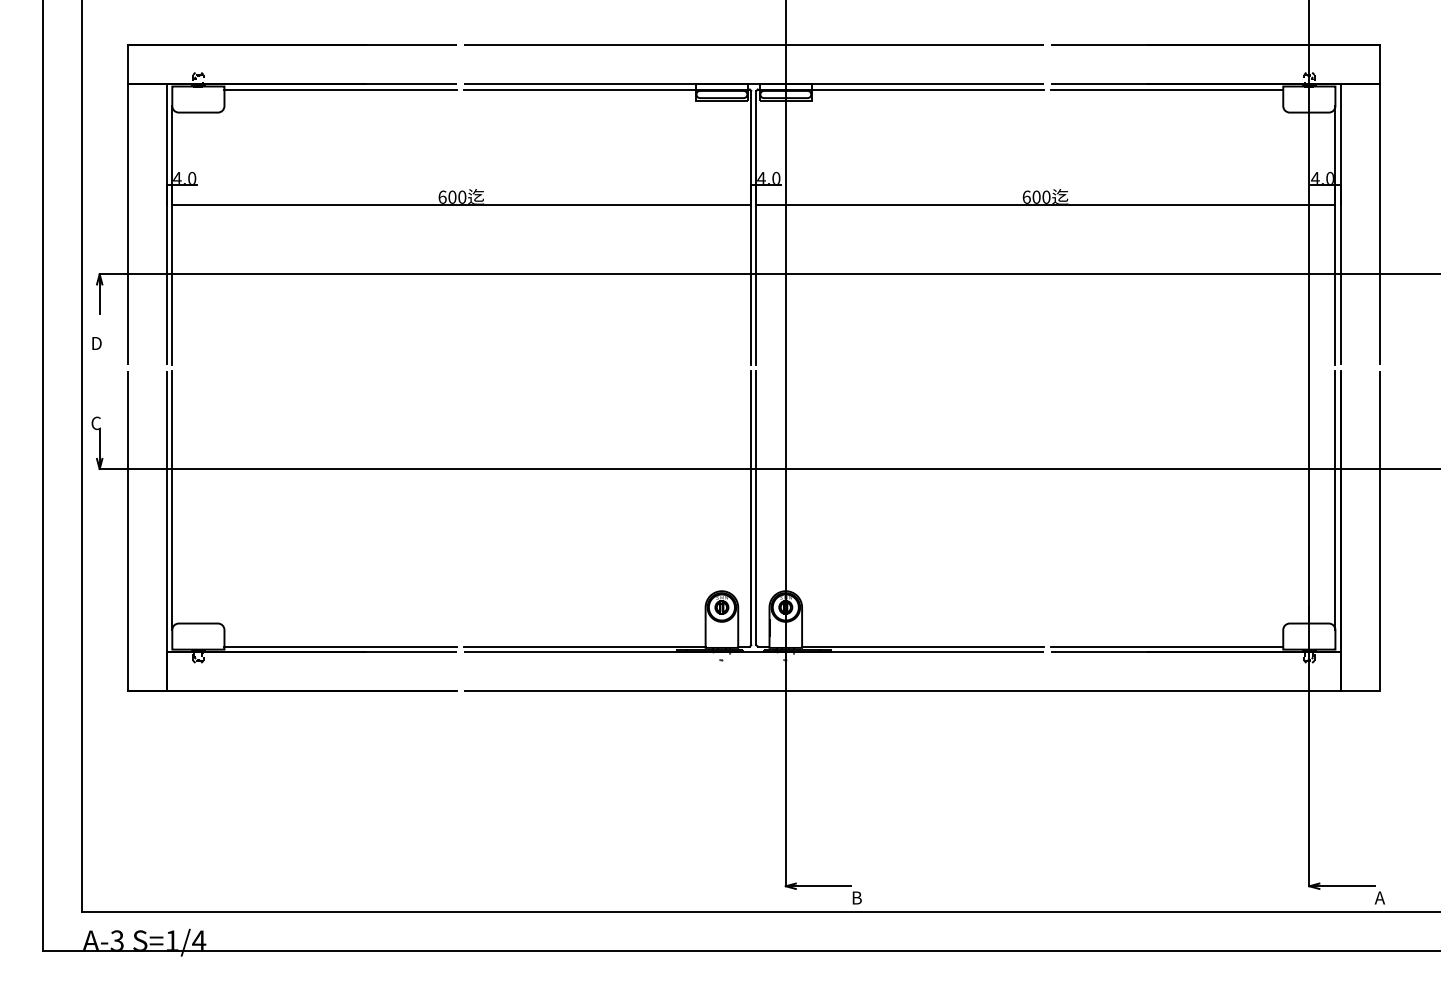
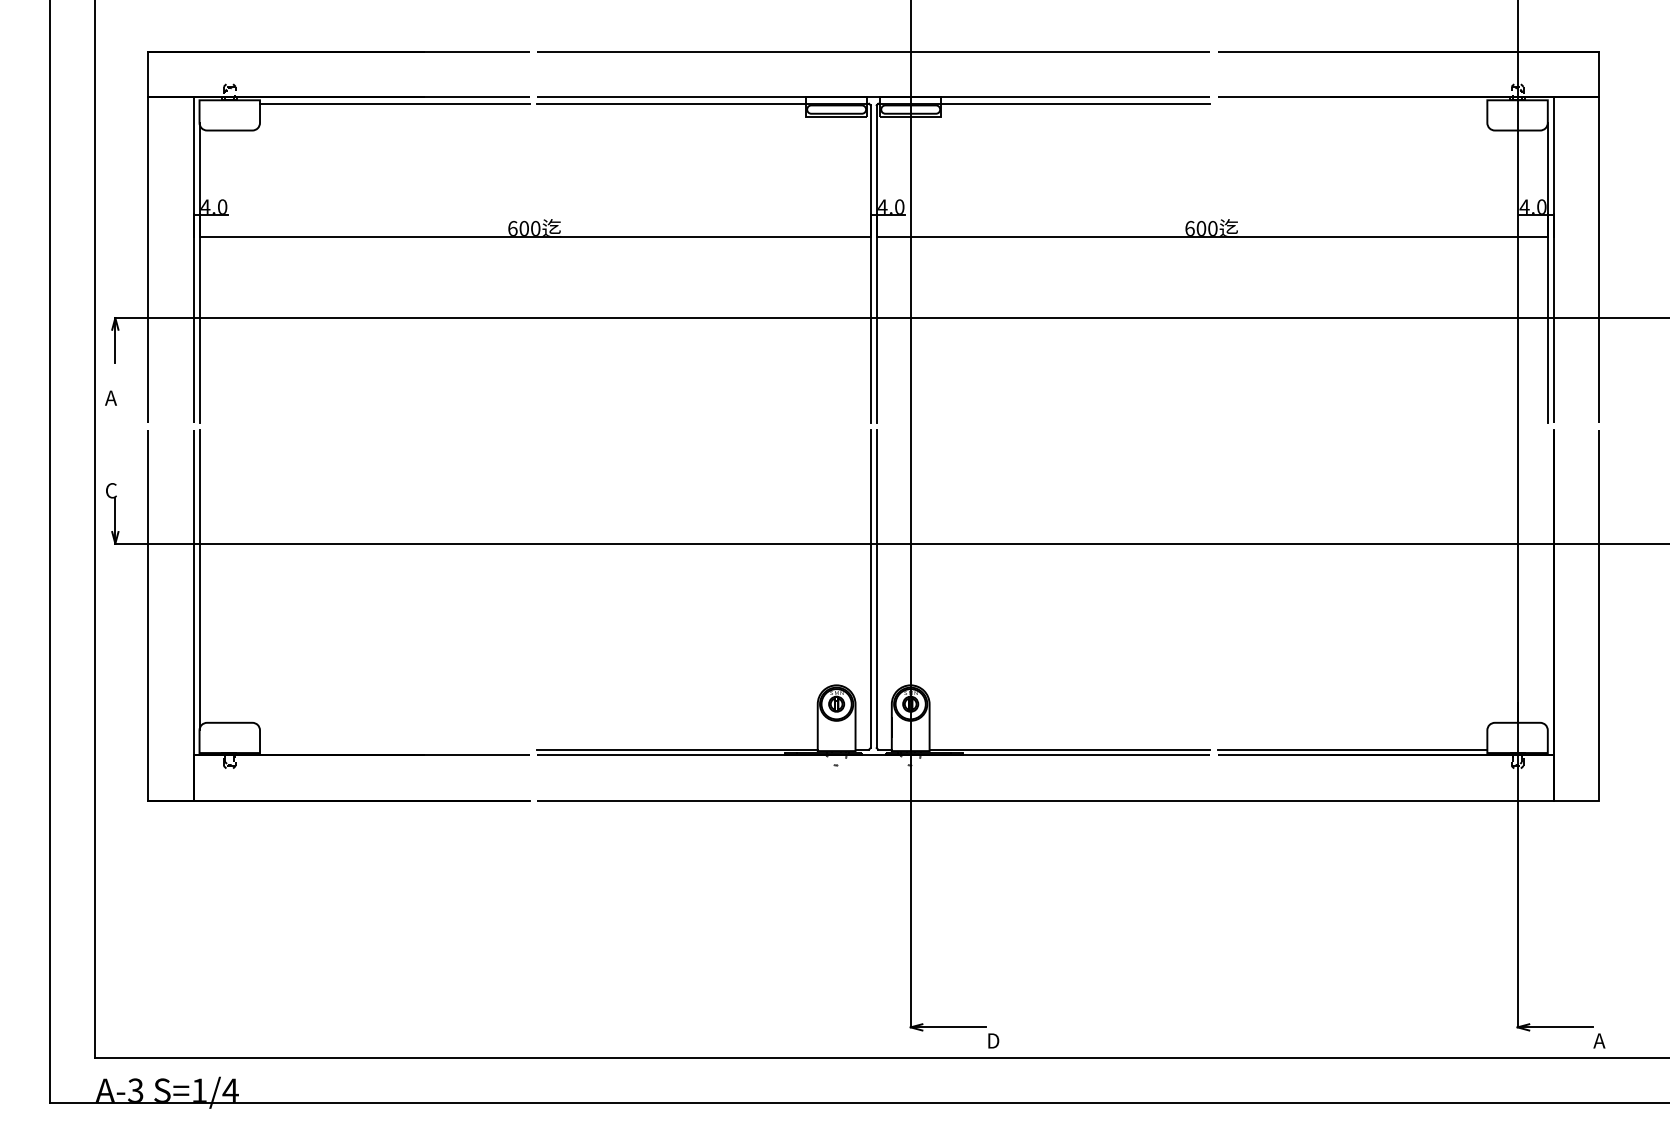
line: (1166, 89) -> (1352, 103), removed
text: (95, 343) -> (110, 398), D -> A
line: (1335, 500) -> (1547, 580), removed
line: (340, 646) -> (394, 749), removed
text: (858, 897) -> (994, 1040), B -> D

